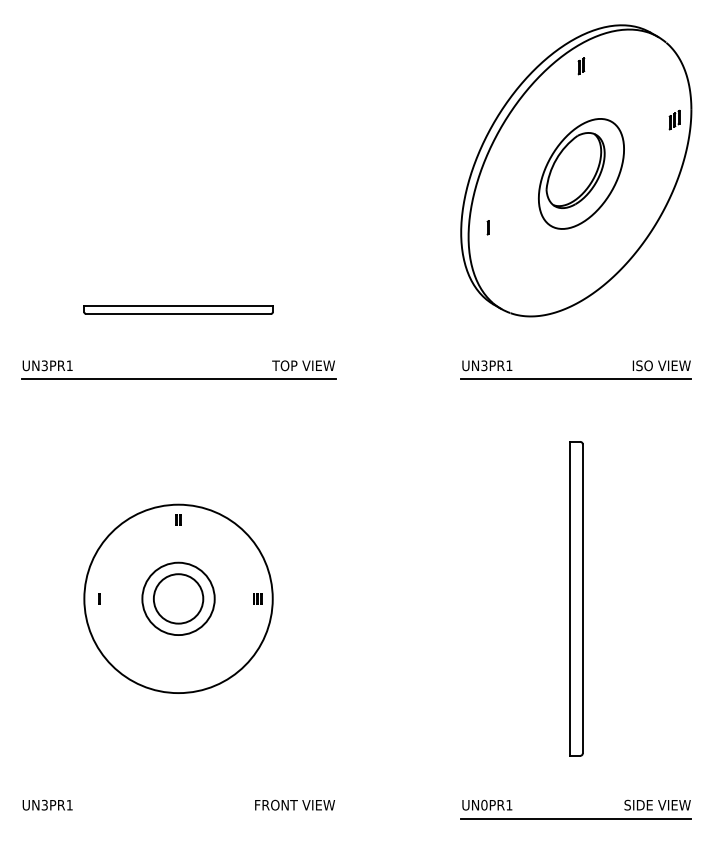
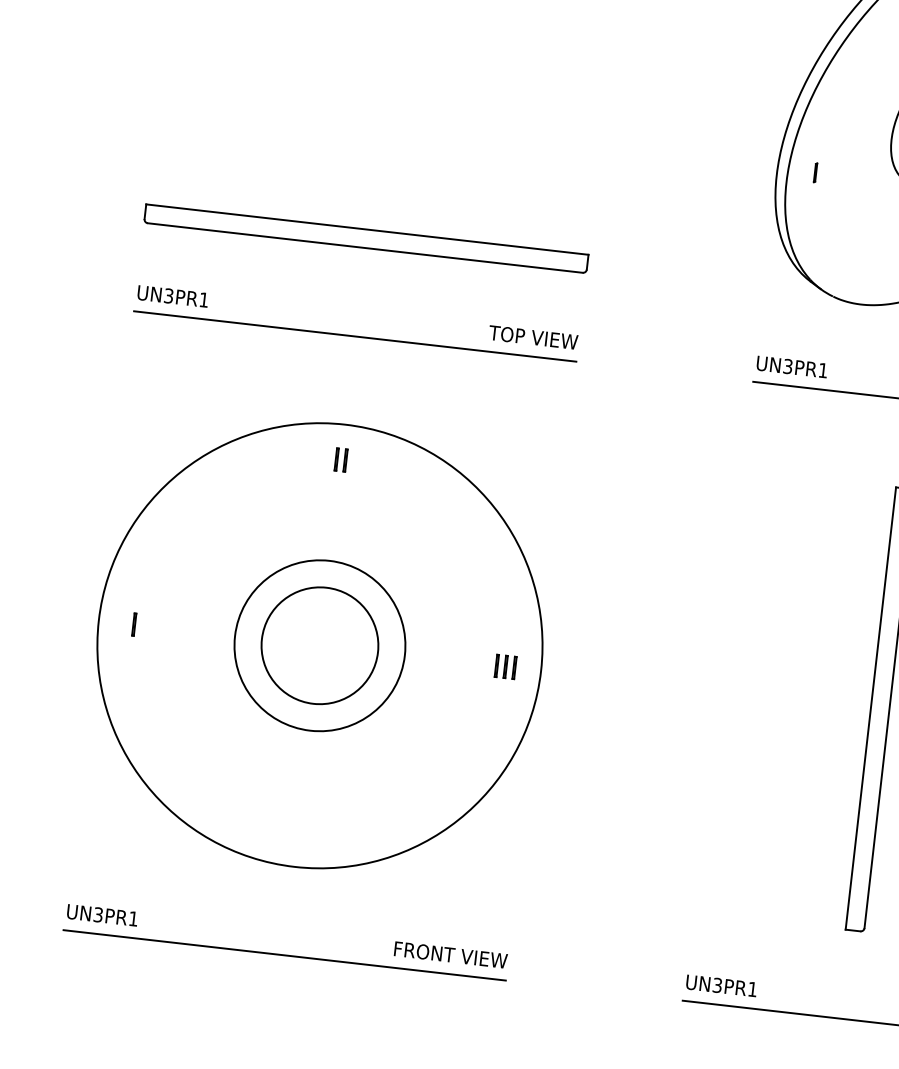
part: (178, 309) -> (366, 238), size x1.67
part: (178, 598) -> (319, 645), size x1.67
text: (484, 804) -> (717, 984), UN0PR1 -> UN3PR1
line: (178, 818) -> (284, 955), added

